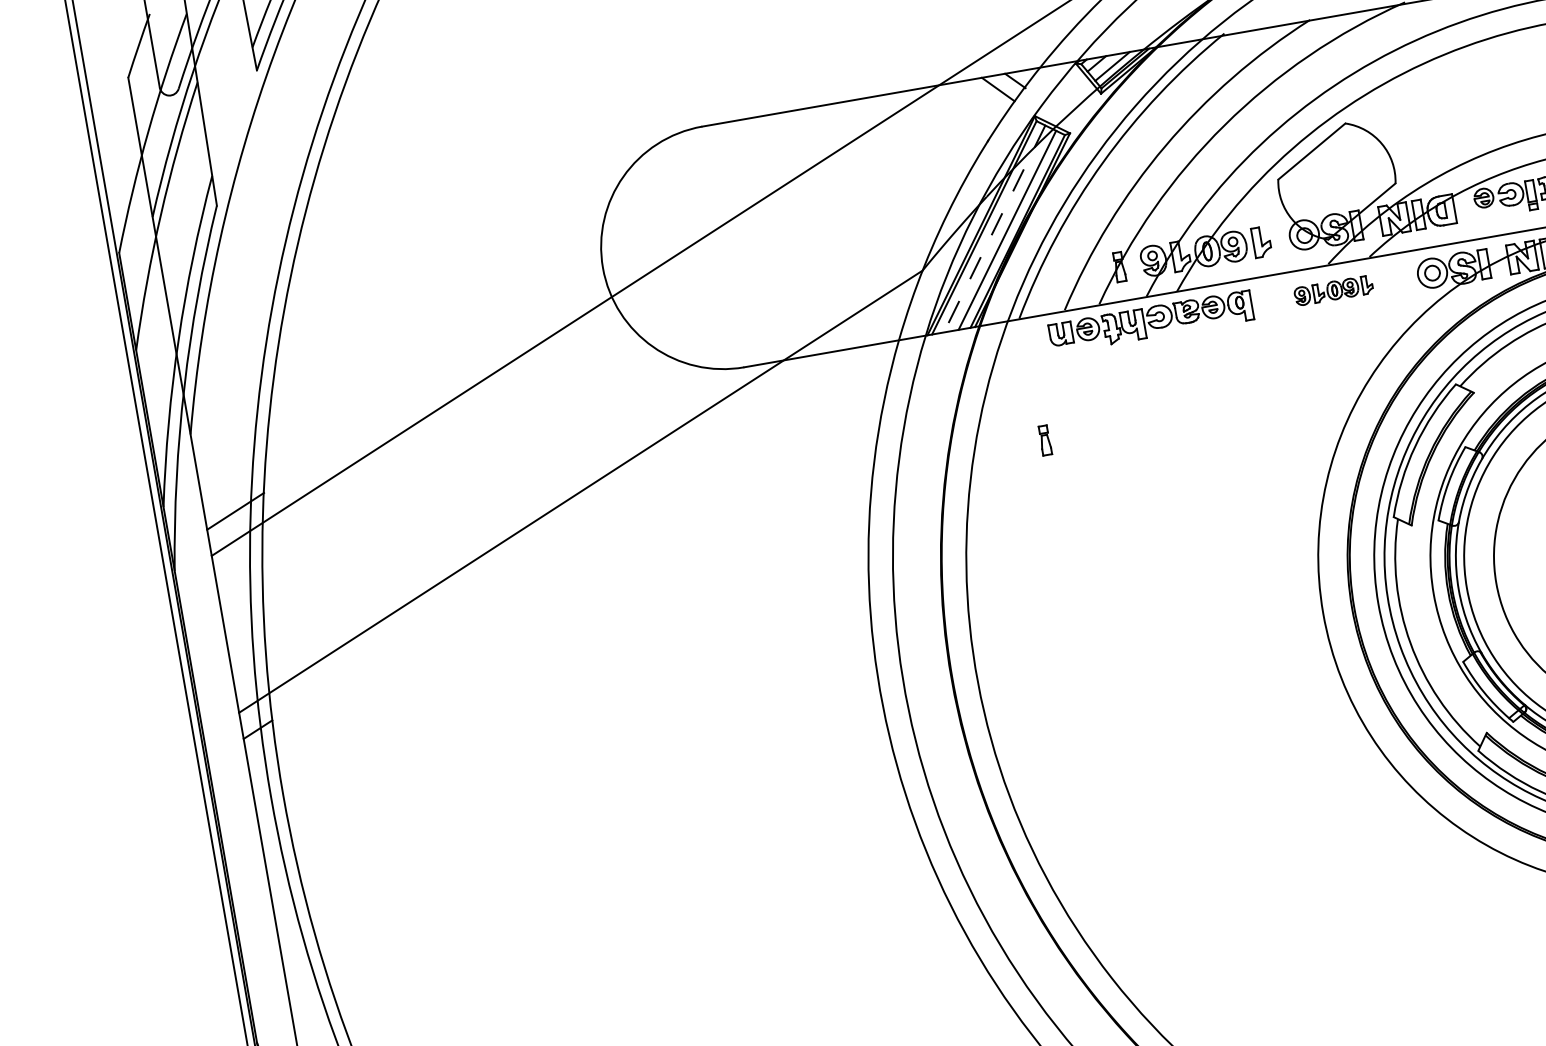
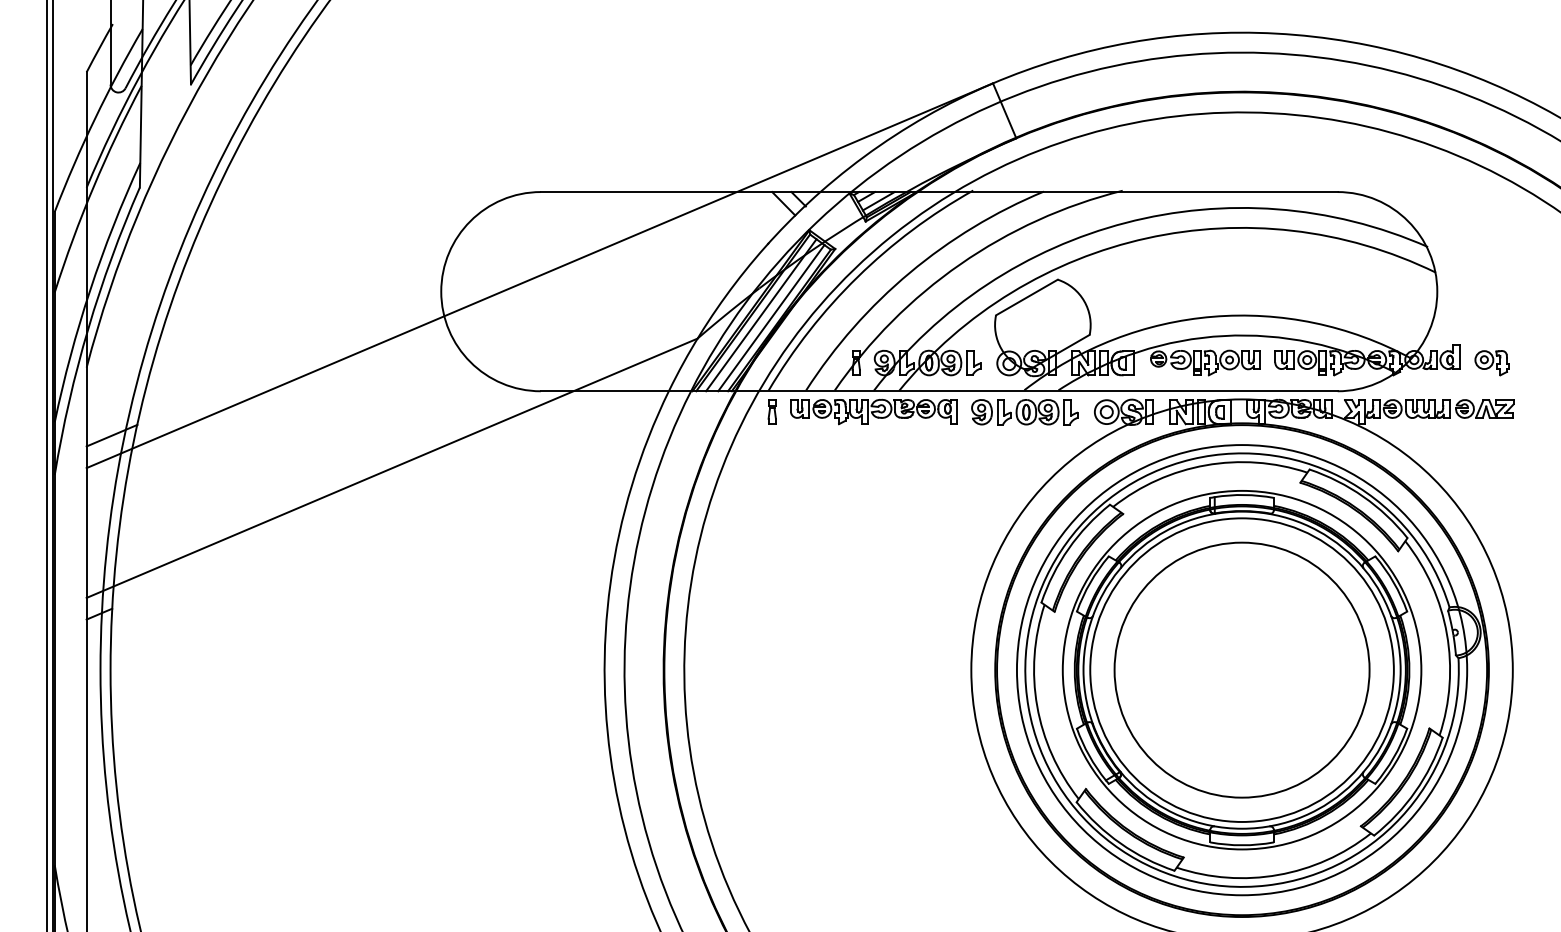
line: (994, 229) -> (761, 315), dashed -> solid
part: (1333, 290) -> (1024, 412), size x1.67
part: (1044, 439) -> (771, 411), moved

